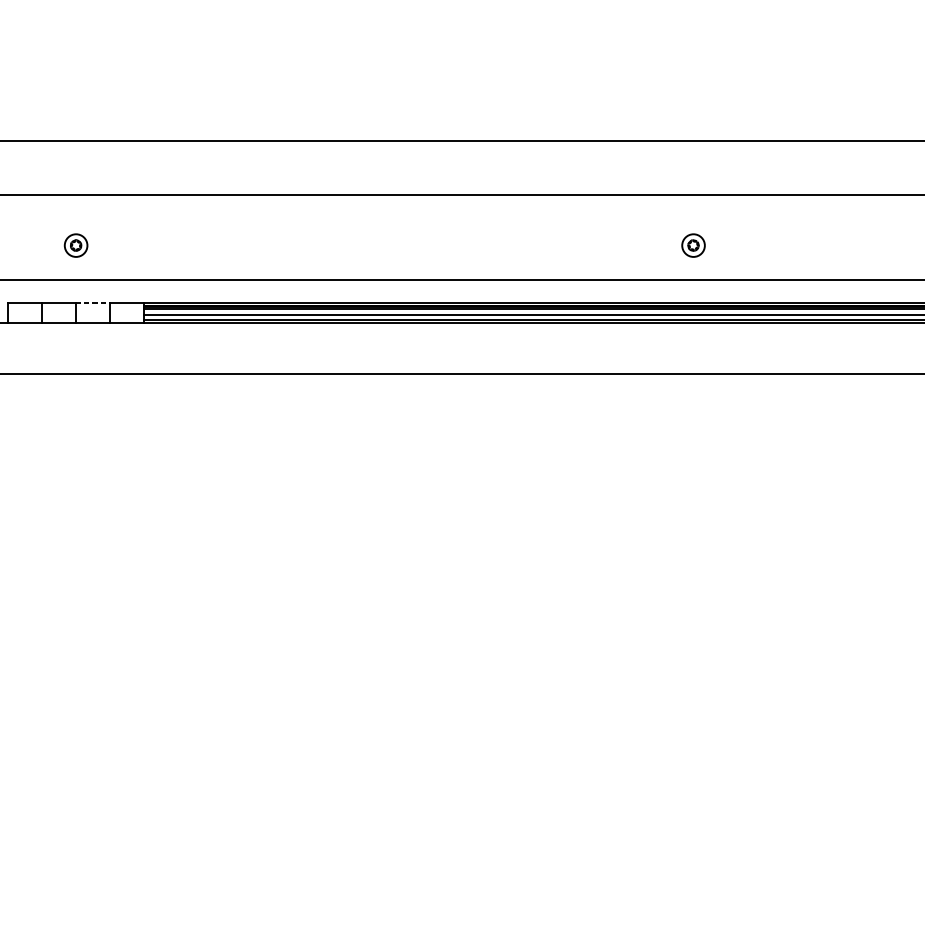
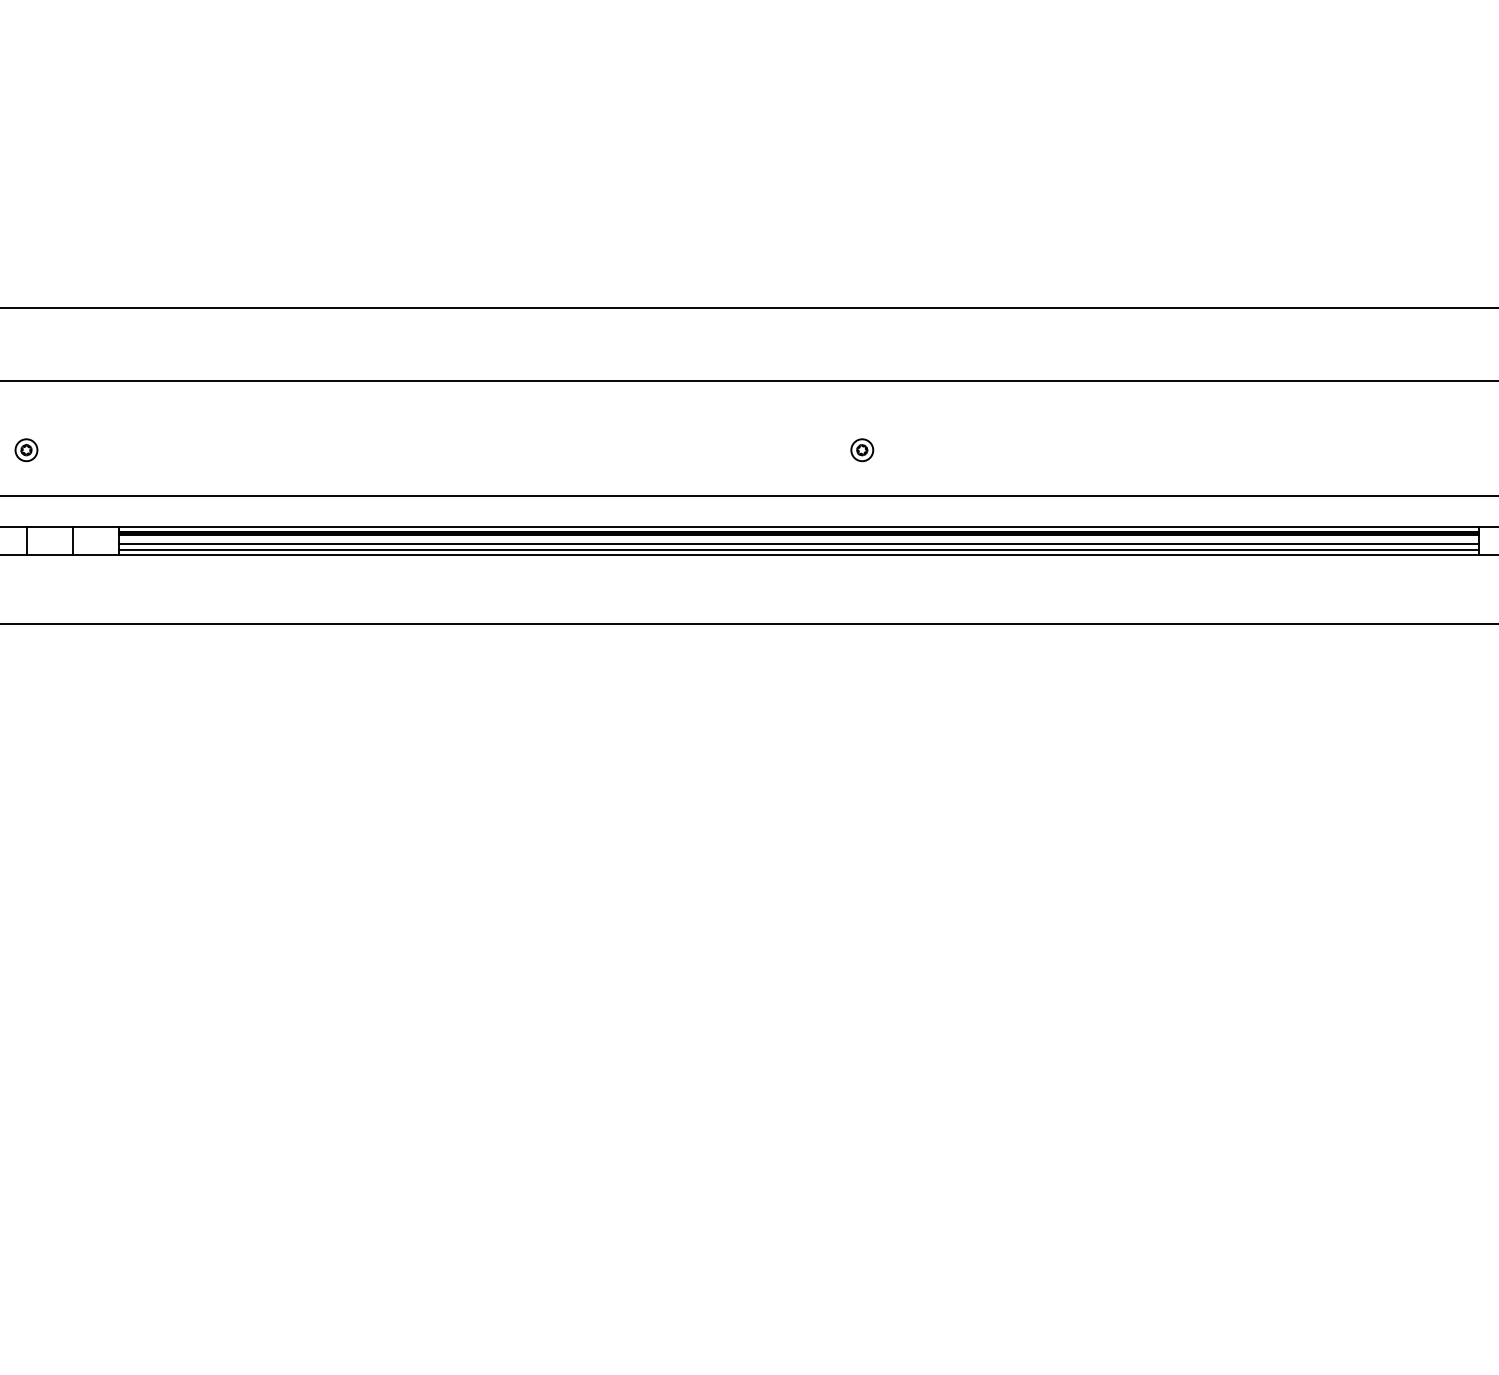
part: (76, 245) -> (26, 450), size x0.71
part: (693, 245) -> (862, 450), size x0.71
line: (93, 302) -> (50, 527), dashed -> solid

